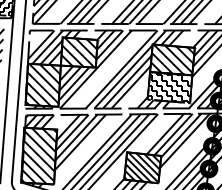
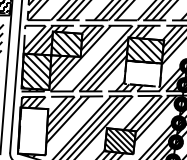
hatch: (169, 87) -> (142, 73), removed
hatch: (39, 155) -> (33, 130), removed

